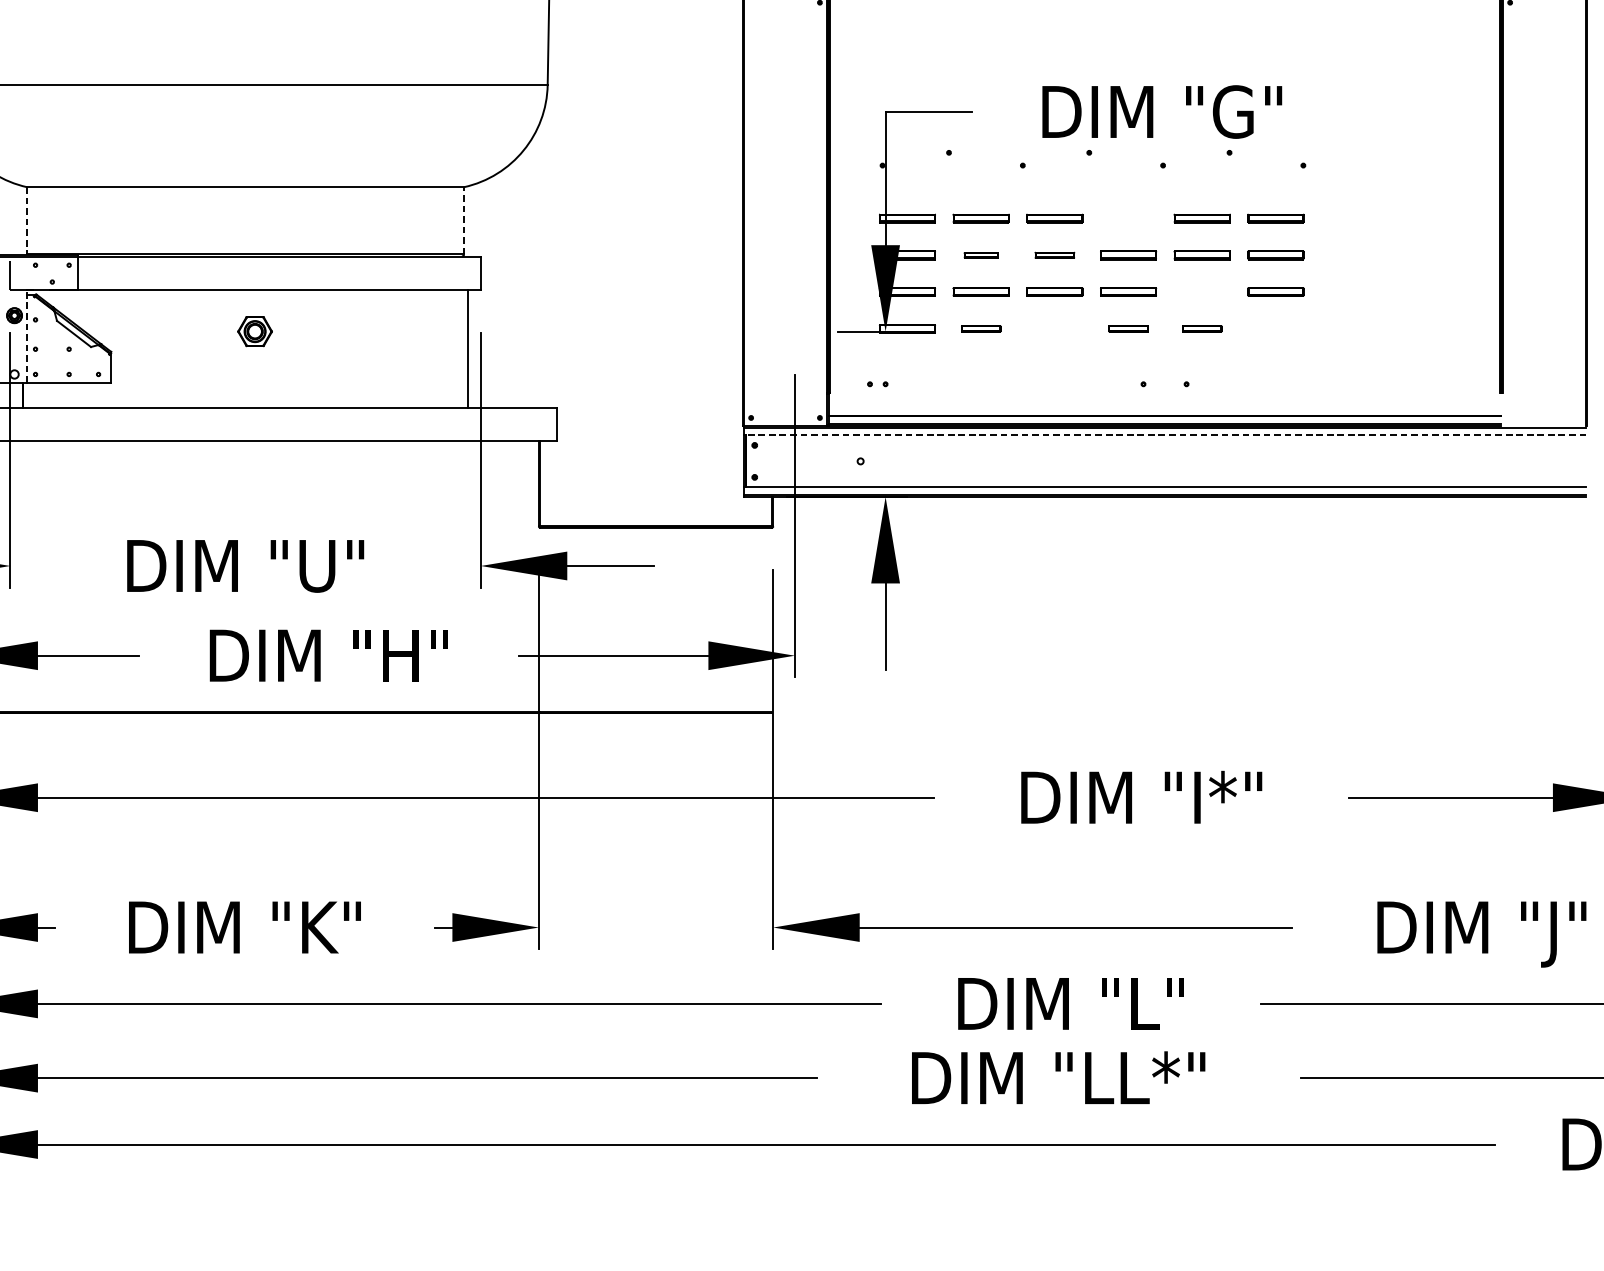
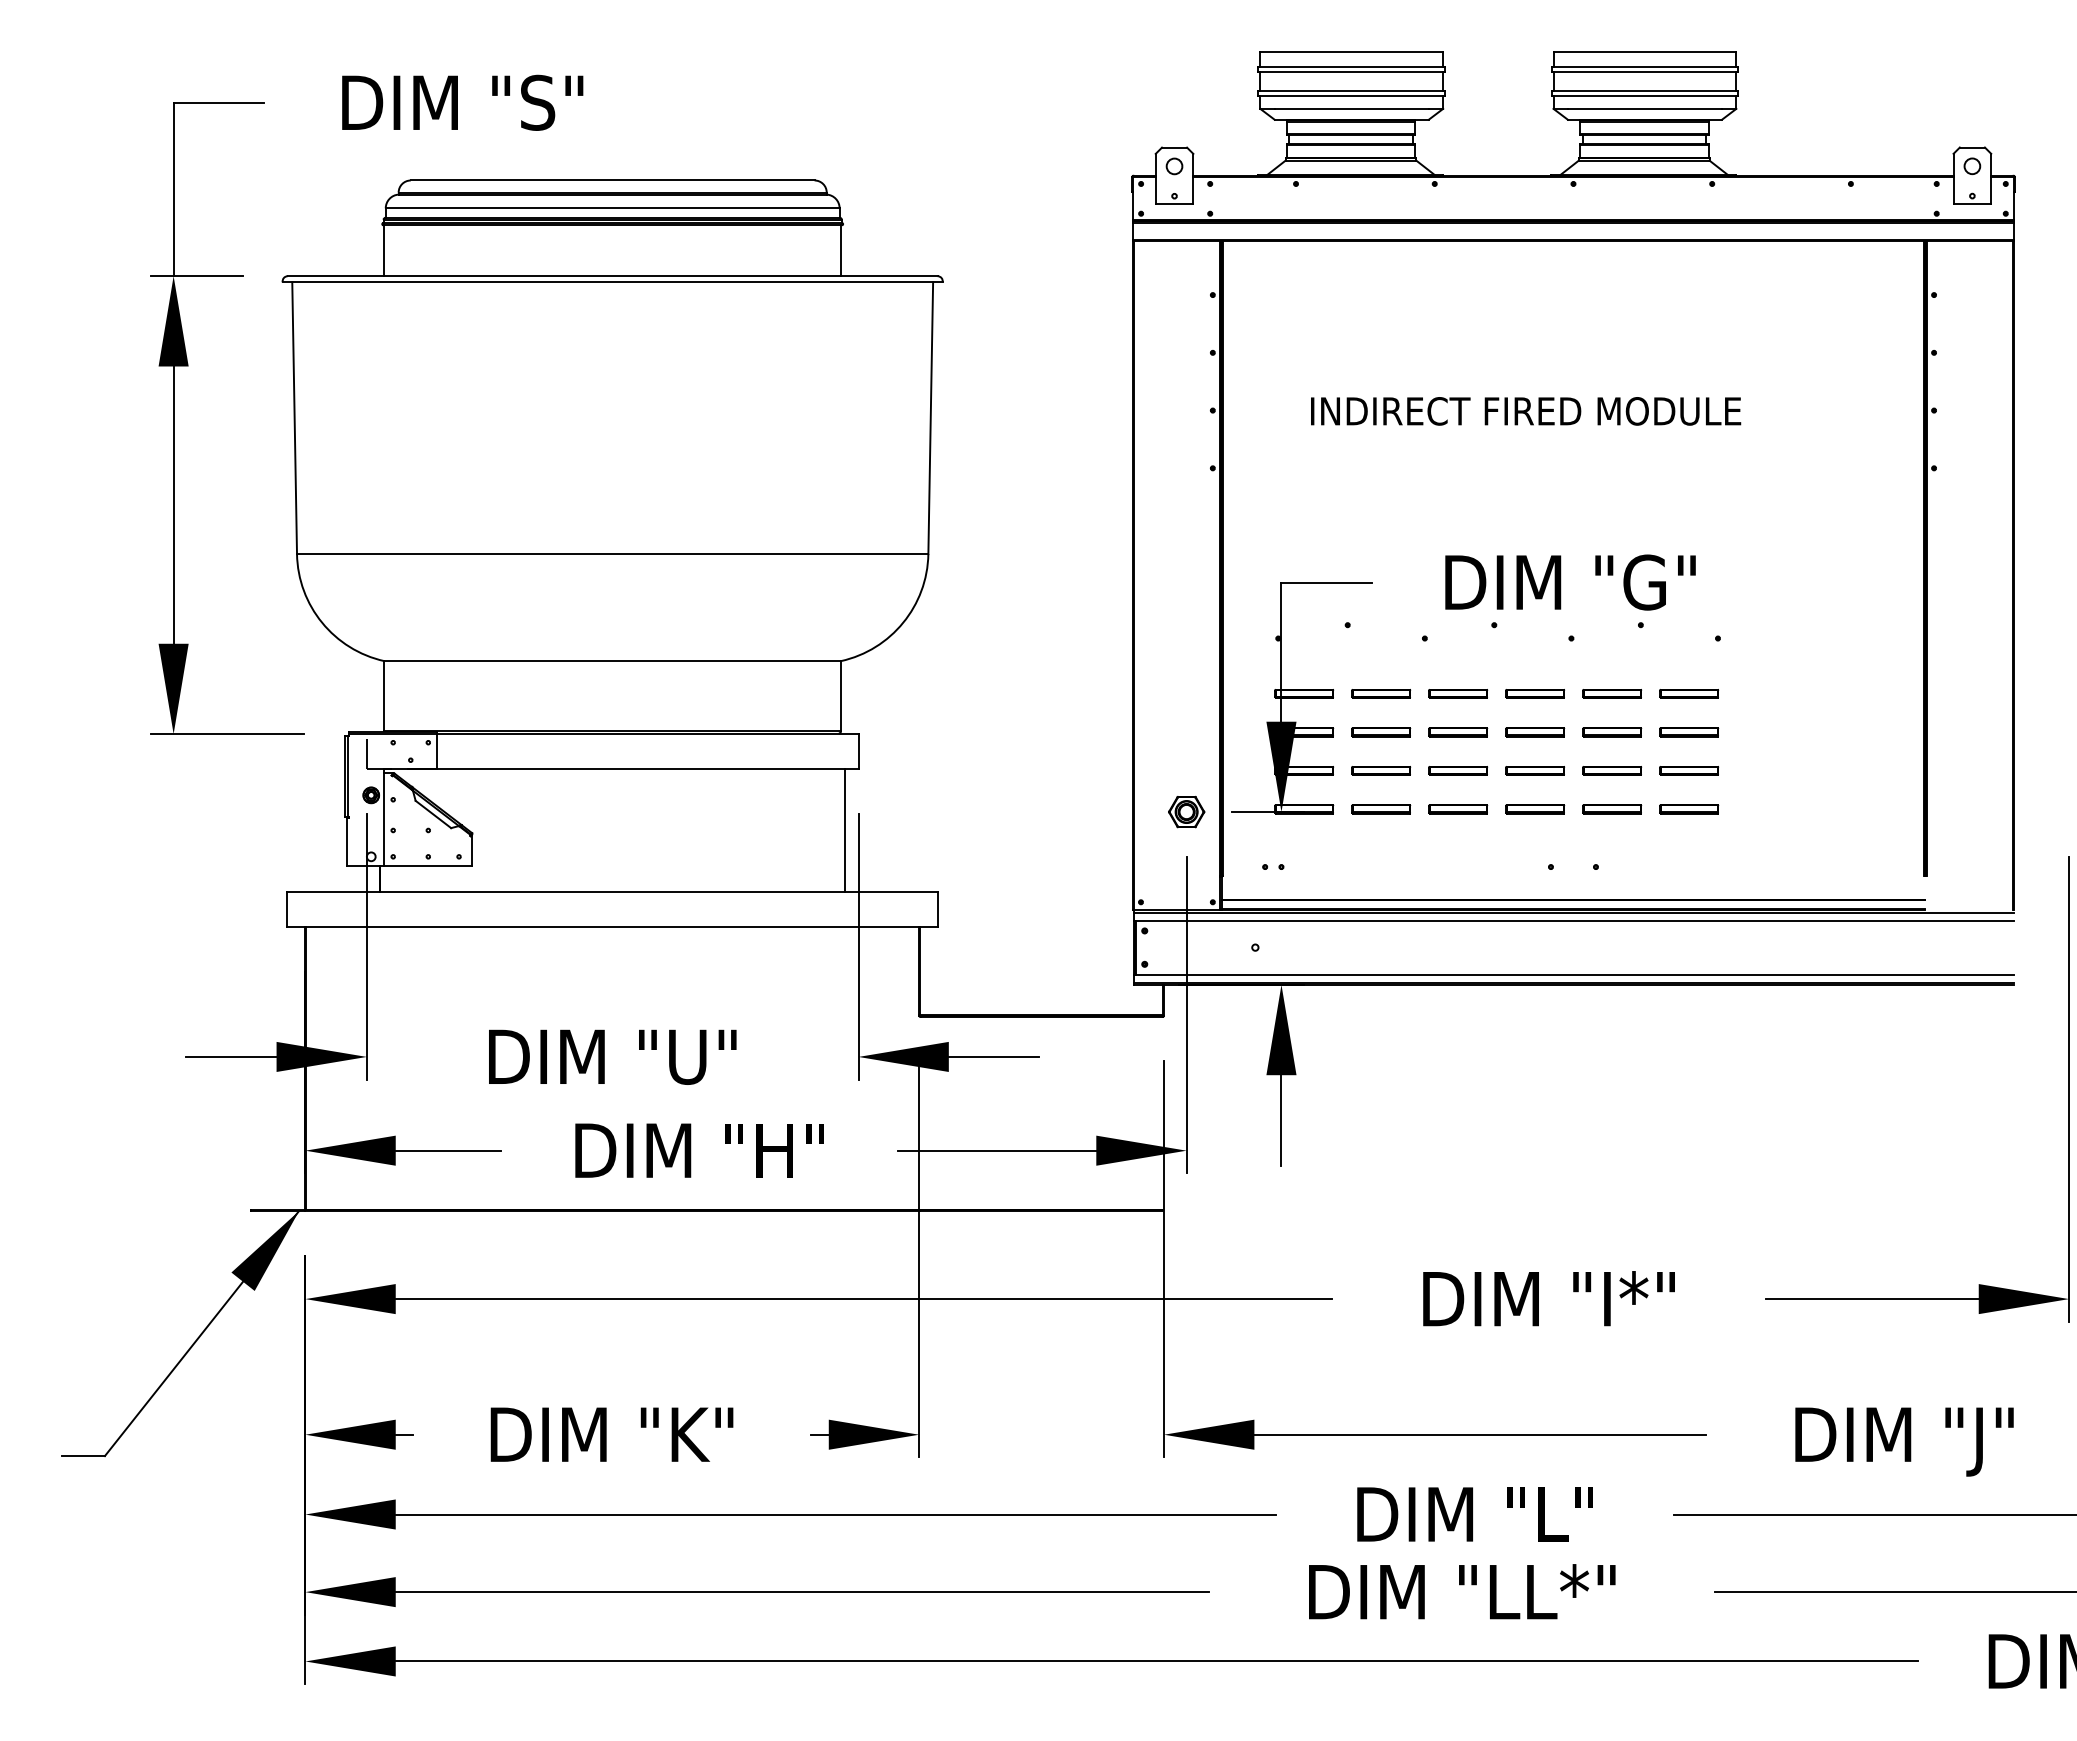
part: (1128, 218) -> (1535, 693), added
line: (463, 220) -> (840, 695), dashed -> solid
line: (27, 221) -> (384, 696), dashed -> solid
part: (981, 255) -> (1381, 732), size x1.67
part: (1055, 255) -> (1458, 732), size x1.43
part: (1202, 291) -> (1612, 770), added
part: (981, 329) -> (1381, 809), size x1.43
part: (1055, 329) -> (1458, 809), added
part: (1128, 329) -> (1535, 809), size x1.43
part: (1202, 329) -> (1612, 809), size x1.43
part: (1276, 329) -> (1689, 809), added
part: (254, 331) -> (1186, 811), moved
line: (27, 335) -> (384, 816), dashed -> solid
line: (1165, 435) -> (1573, 920), dashed -> solid

